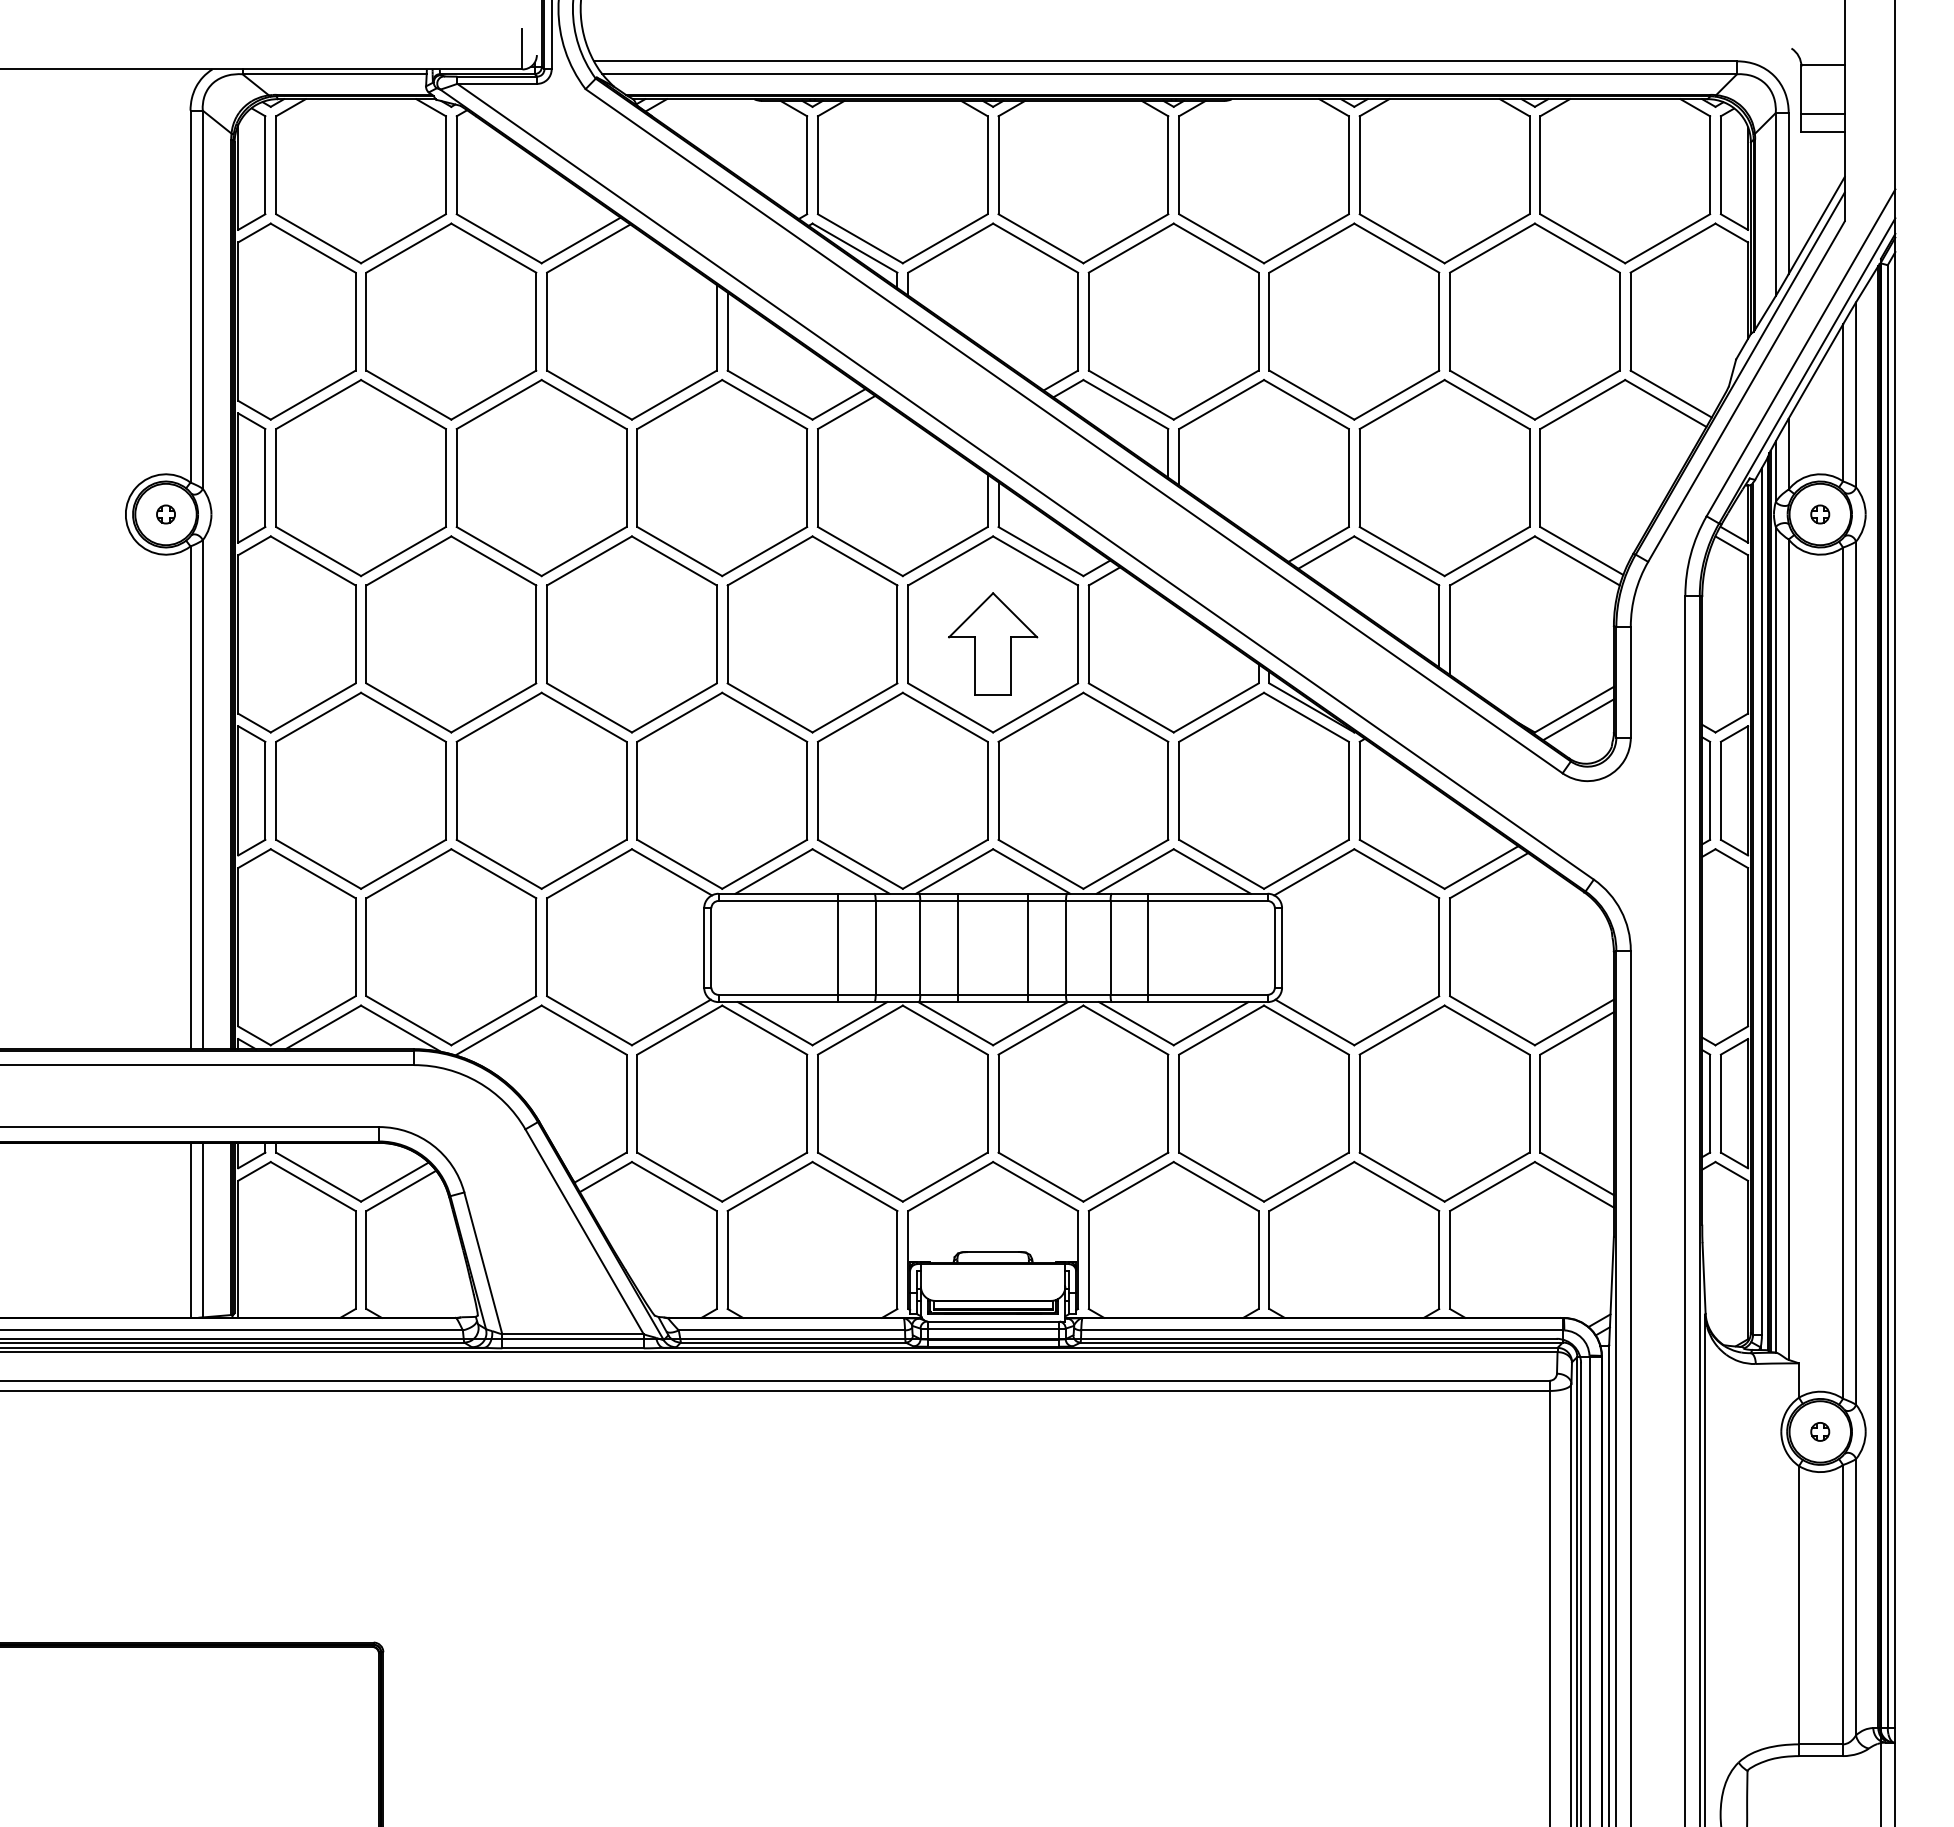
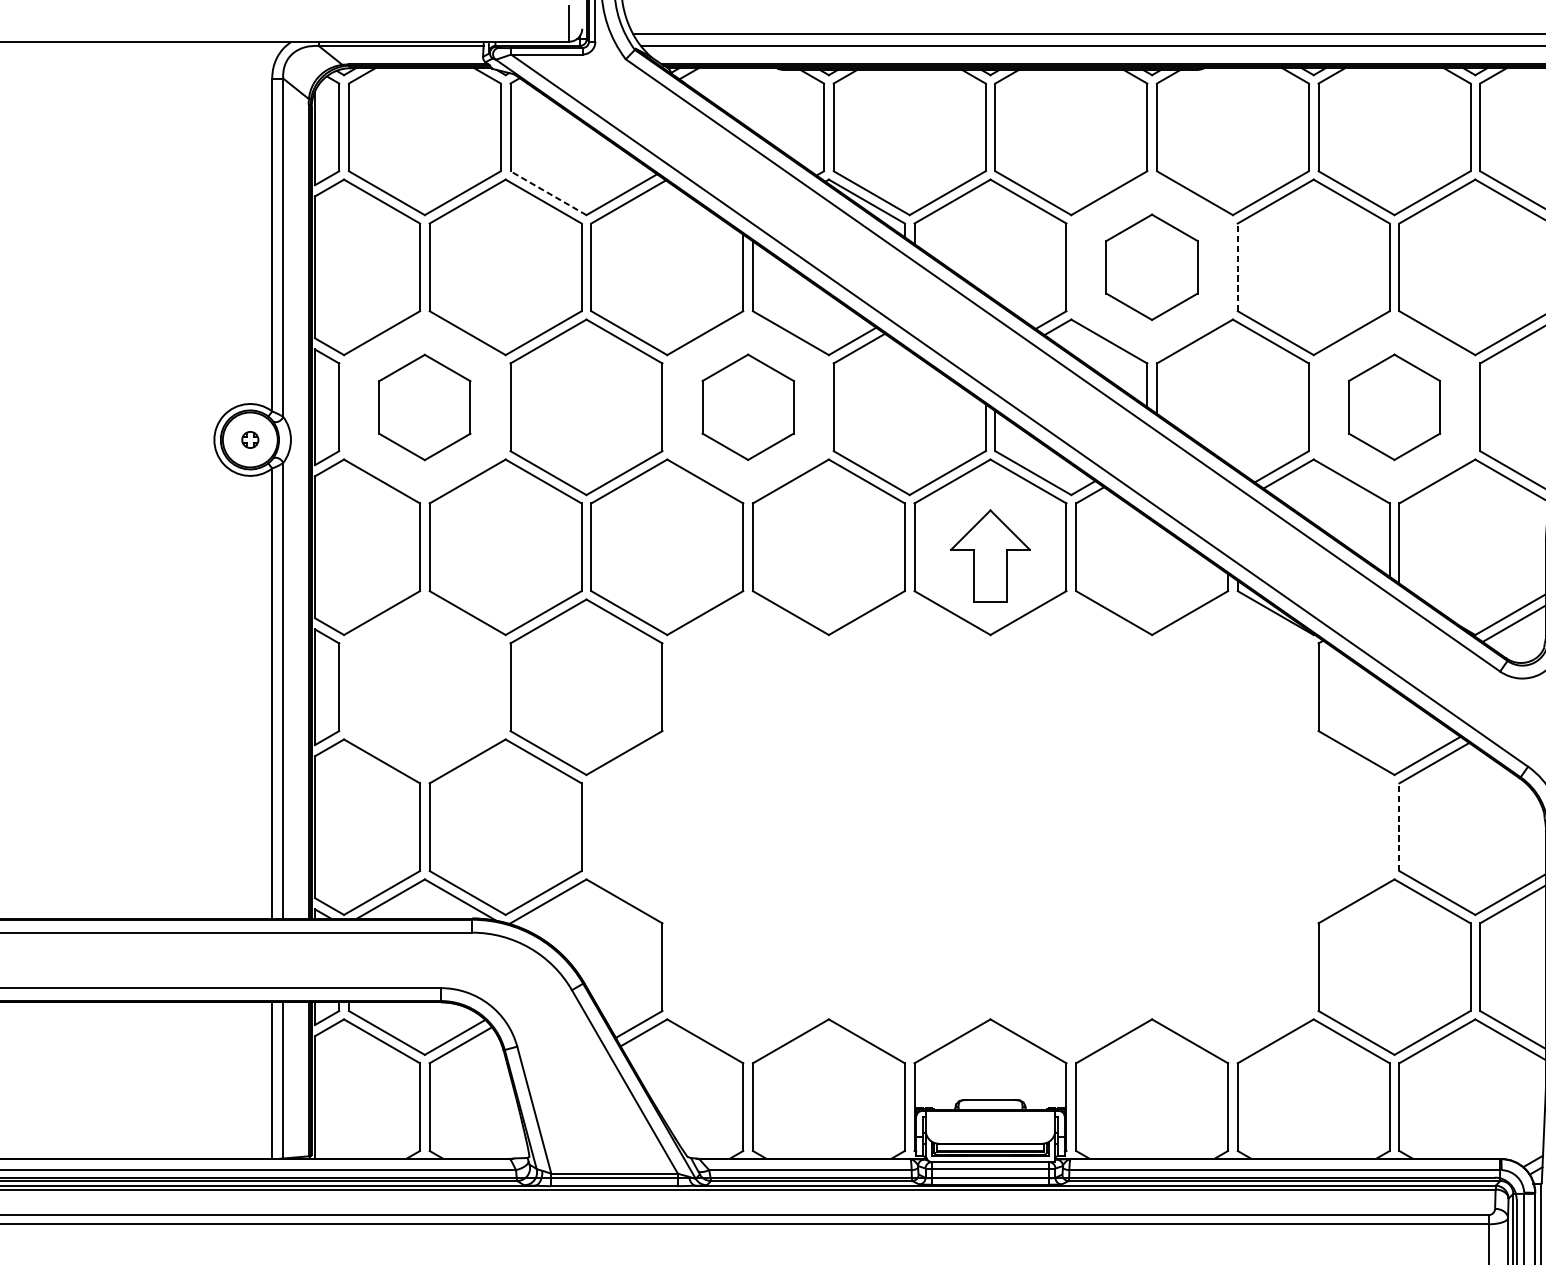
line: (498, 238) -> (547, 192), solid -> dashed
part: (1173, 321) -> (1151, 267), size x0.6
line: (1269, 321) -> (1237, 267), solid -> dashed
part: (722, 477) -> (748, 406), size x0.6
part: (1444, 477) -> (1394, 406), size x0.6
part: (360, 478) -> (424, 407), size x0.6
part: (360, 790) -> (424, 686), removed
part: (993, 946) -> (990, 826), removed
line: (1450, 946) -> (1399, 826), solid -> dashed

